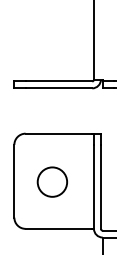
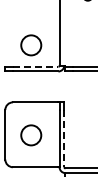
circle: (52, 50) -> (31, 45), added
line: (58, 81) -> (35, 66), solid -> dashed
line: (101, 186) -> (64, 138), solid -> dashed

